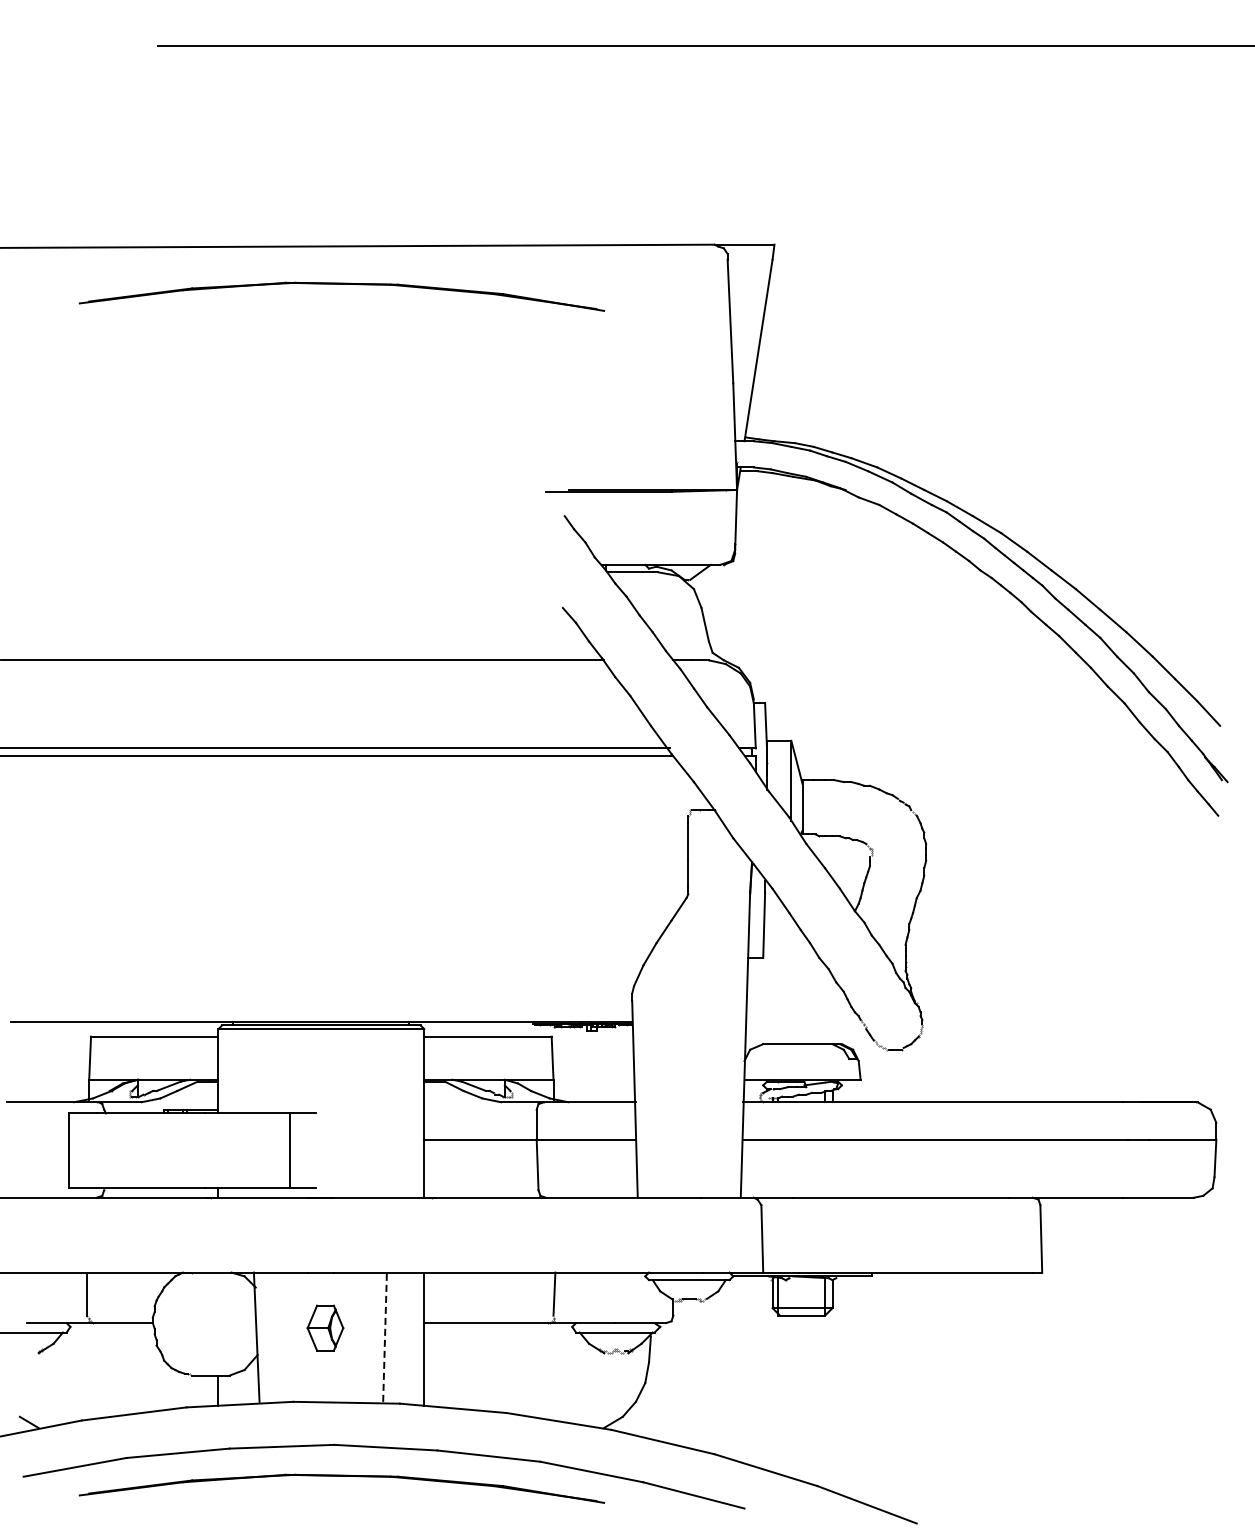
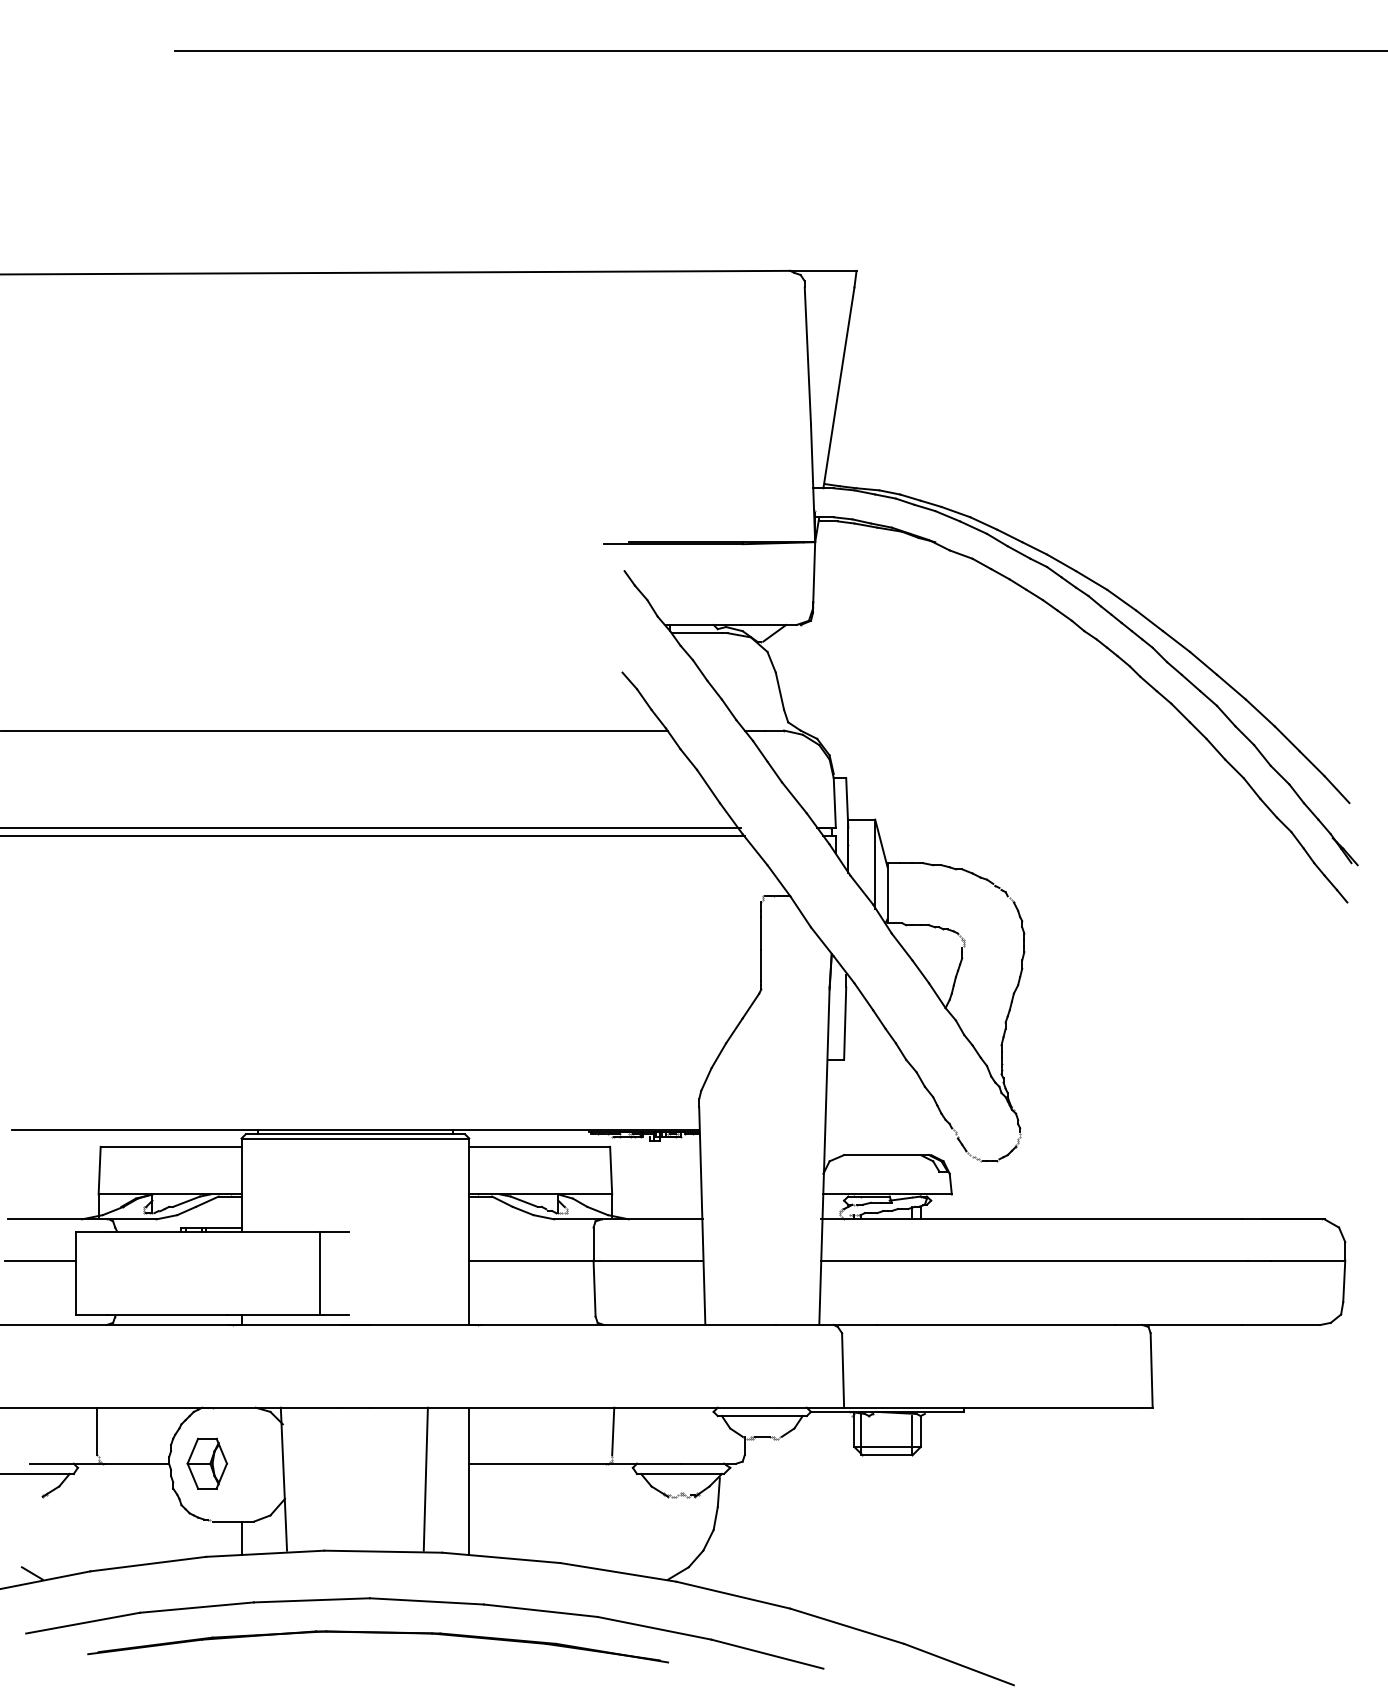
part: (341, 284) -> (377, 314), removed
line: (36, 1139) -> (40, 1260), added
part: (325, 1327) -> (207, 1462), moved
line: (385, 1337) -> (426, 1479), dashed -> solid

